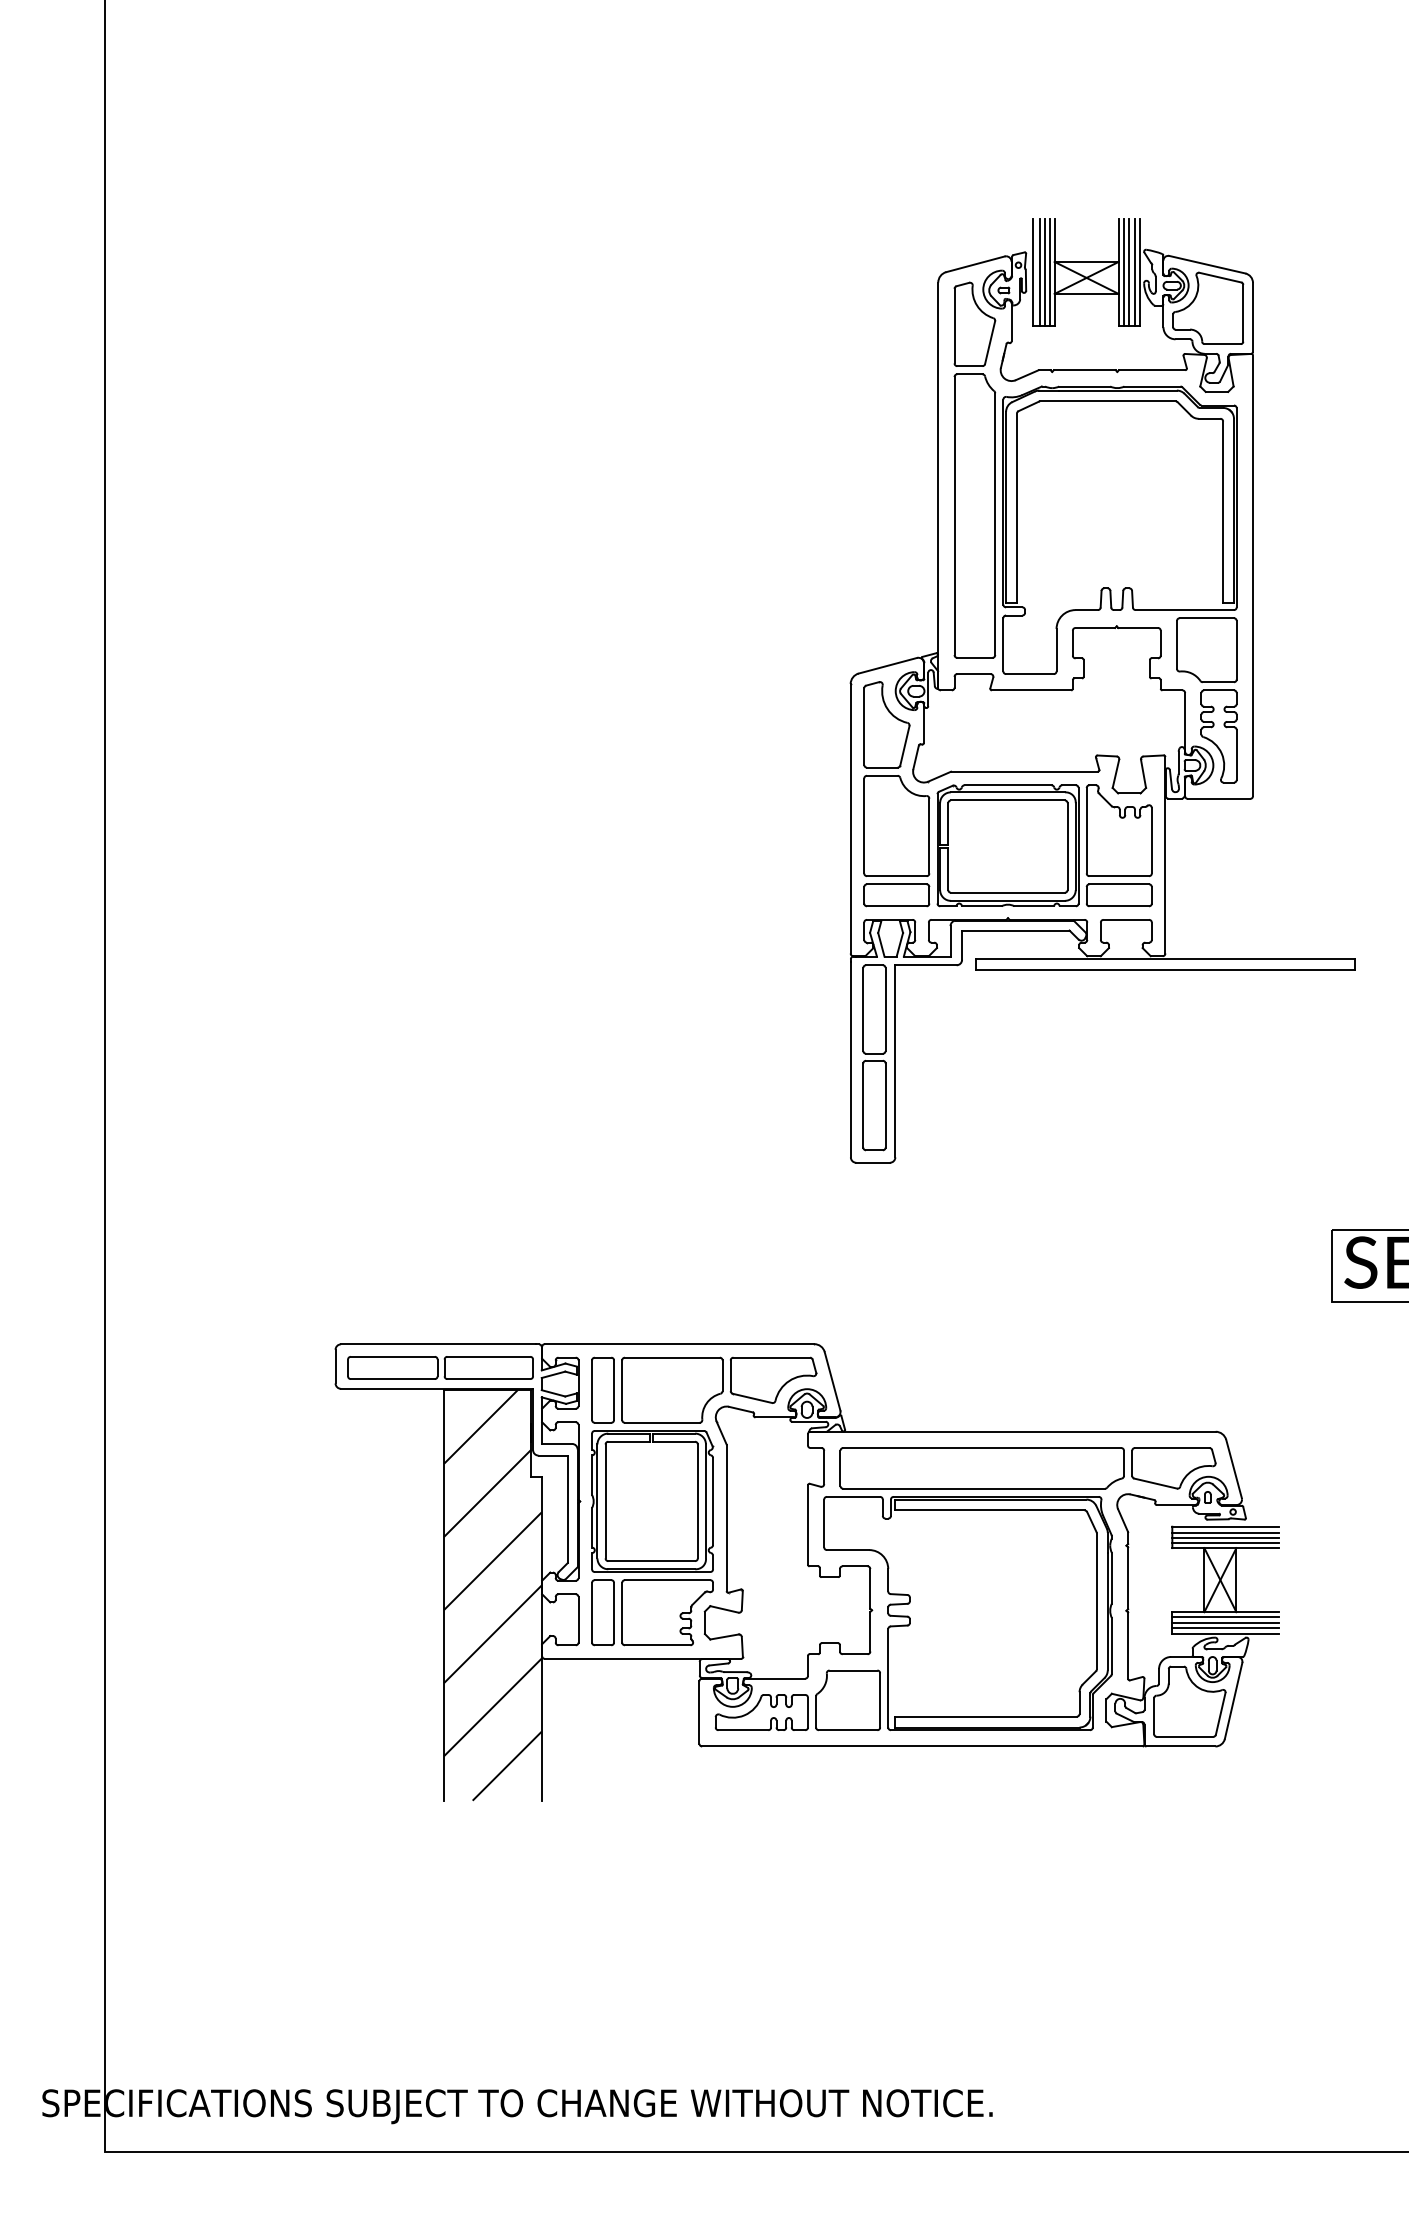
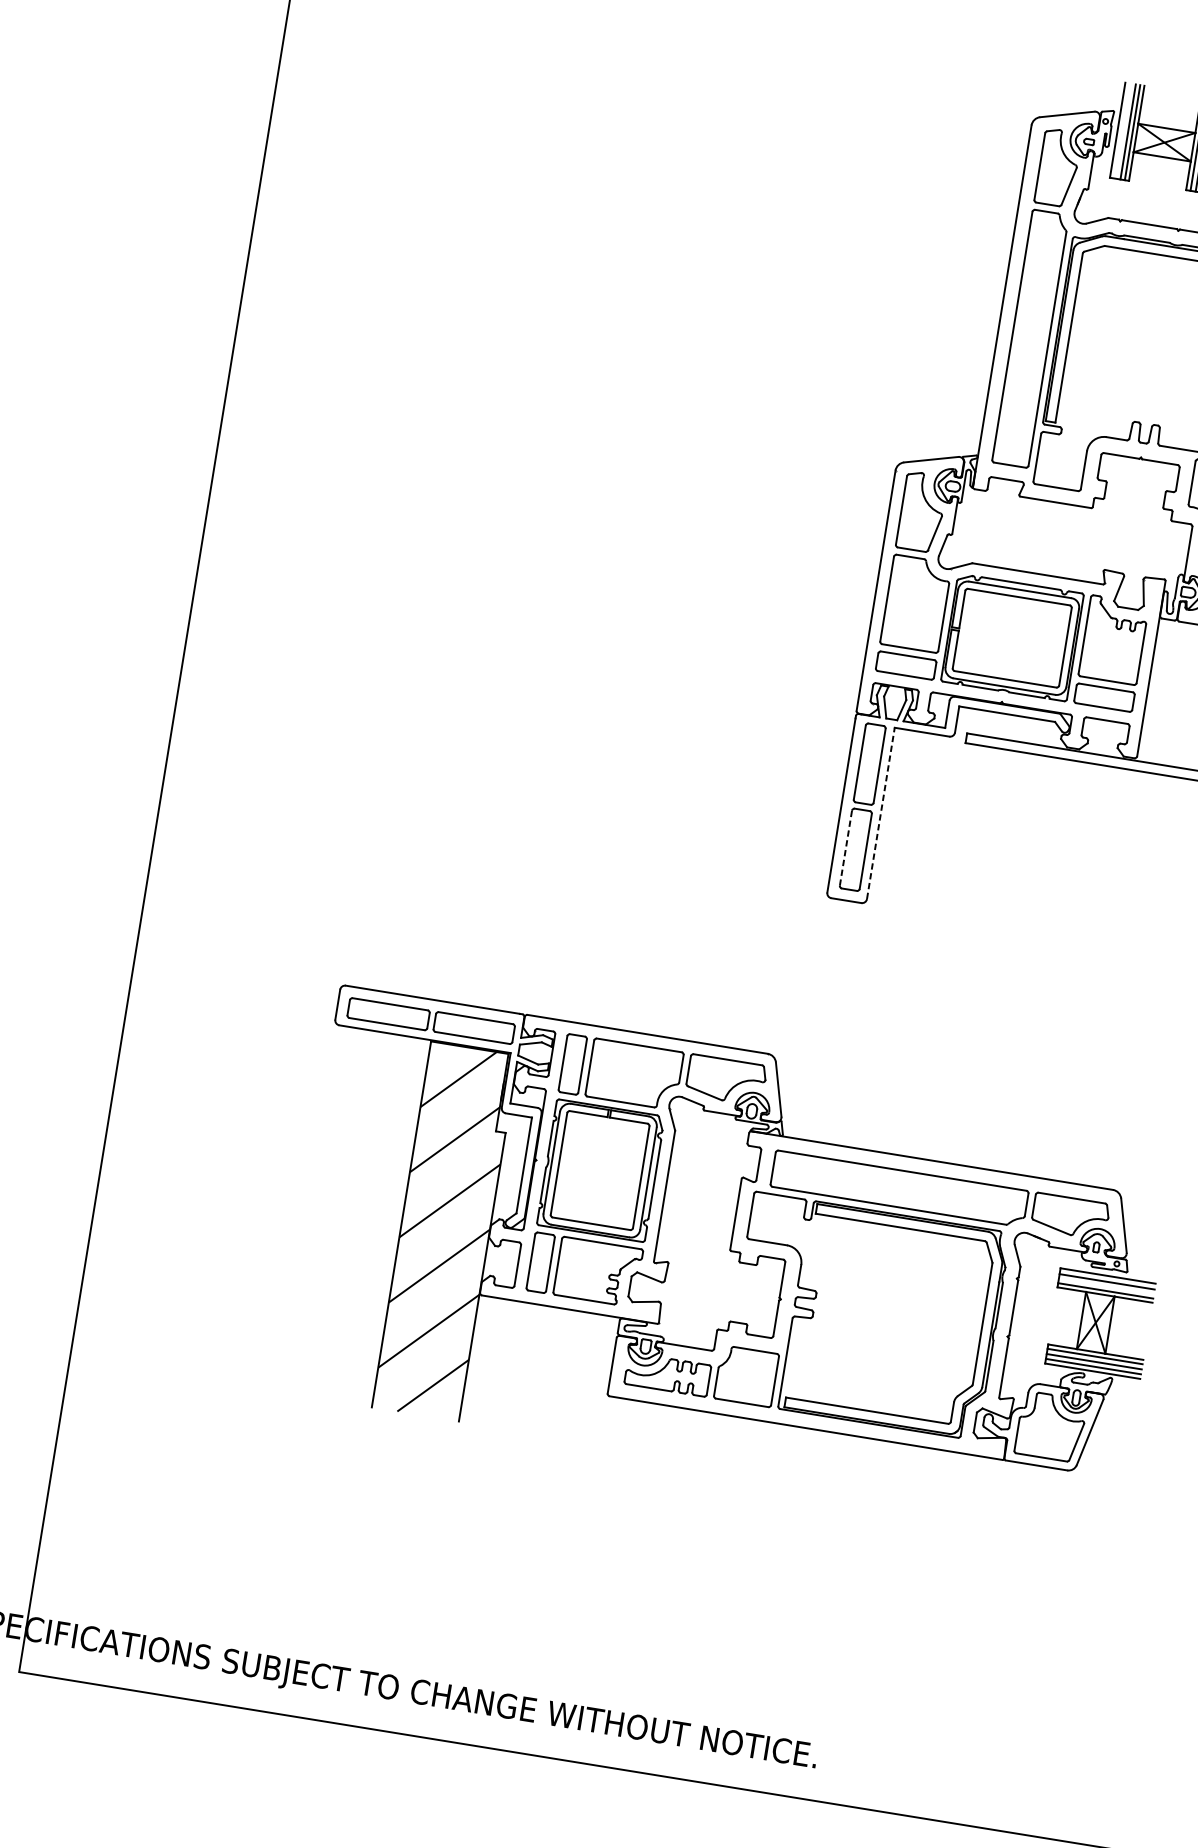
line: (1039, 272) -> (1123, 130), removed
line: (895, 1060) -> (881, 812), solid -> dashed
line: (863, 1105) -> (846, 848), solid -> dashed
line: (1225, 1538) -> (1106, 1286), removed

